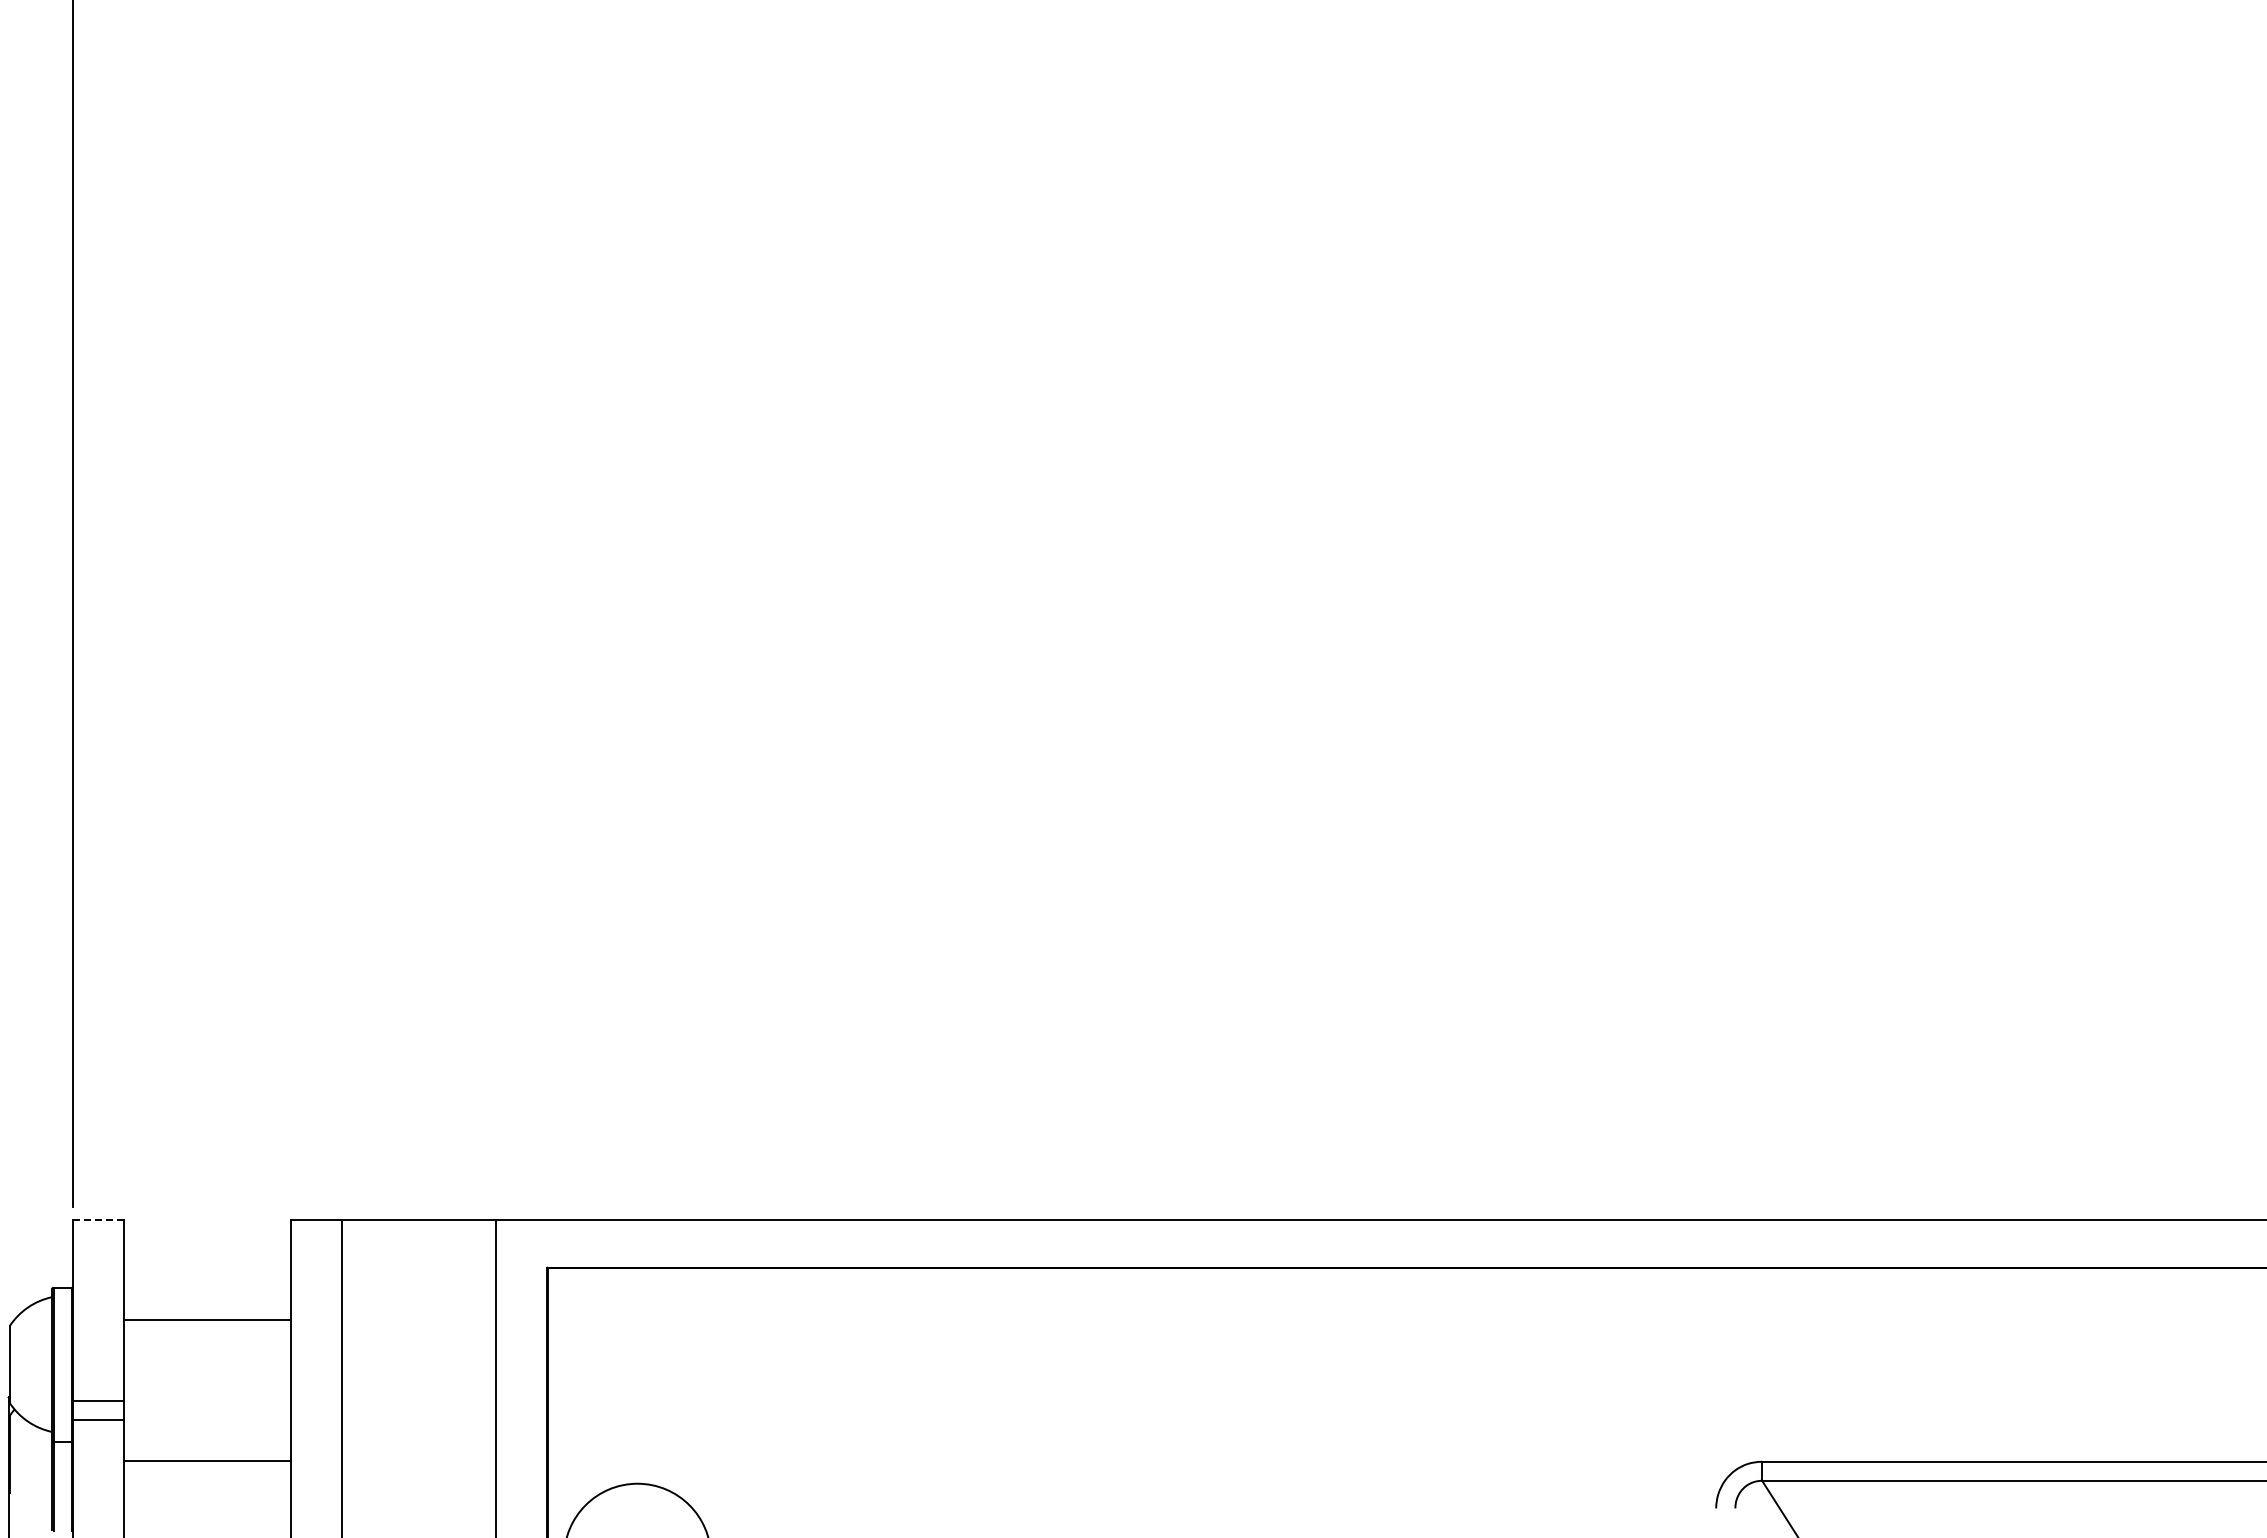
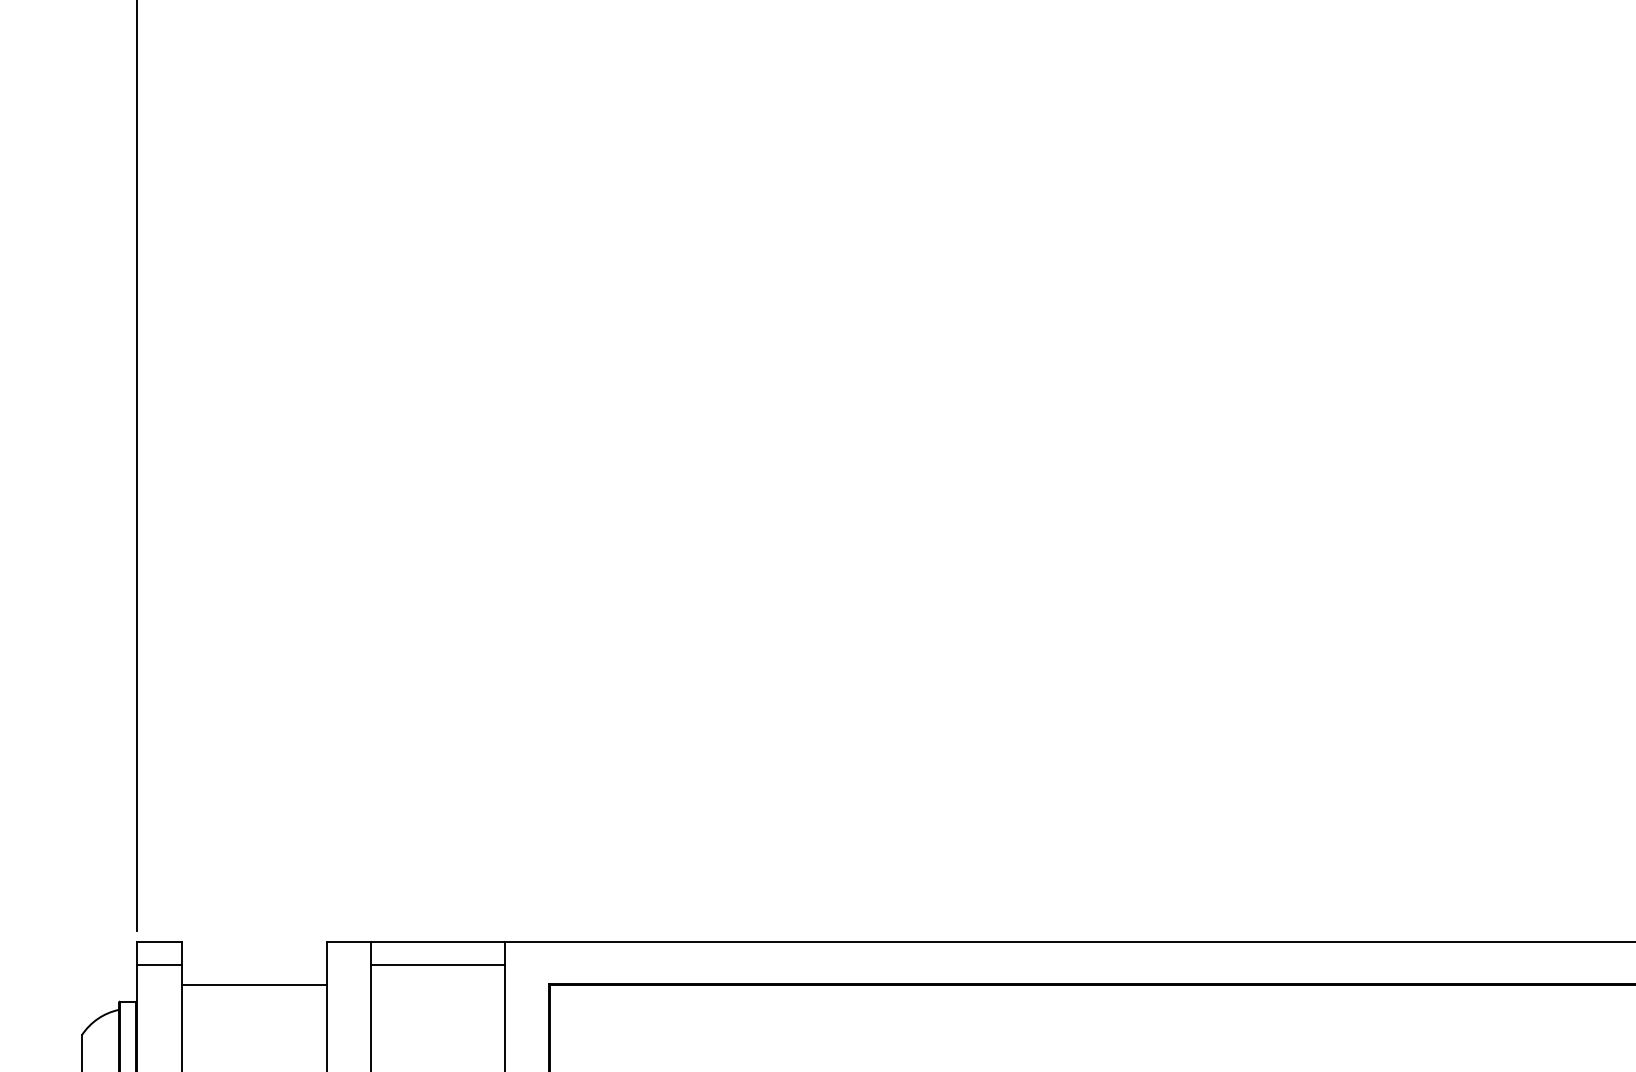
line: (98, 1219) -> (159, 942), dashed -> solid
line: (98, 1245) -> (159, 964), added
line: (419, 1245) -> (438, 964), added
line: (207, 1320) -> (254, 984), moved

